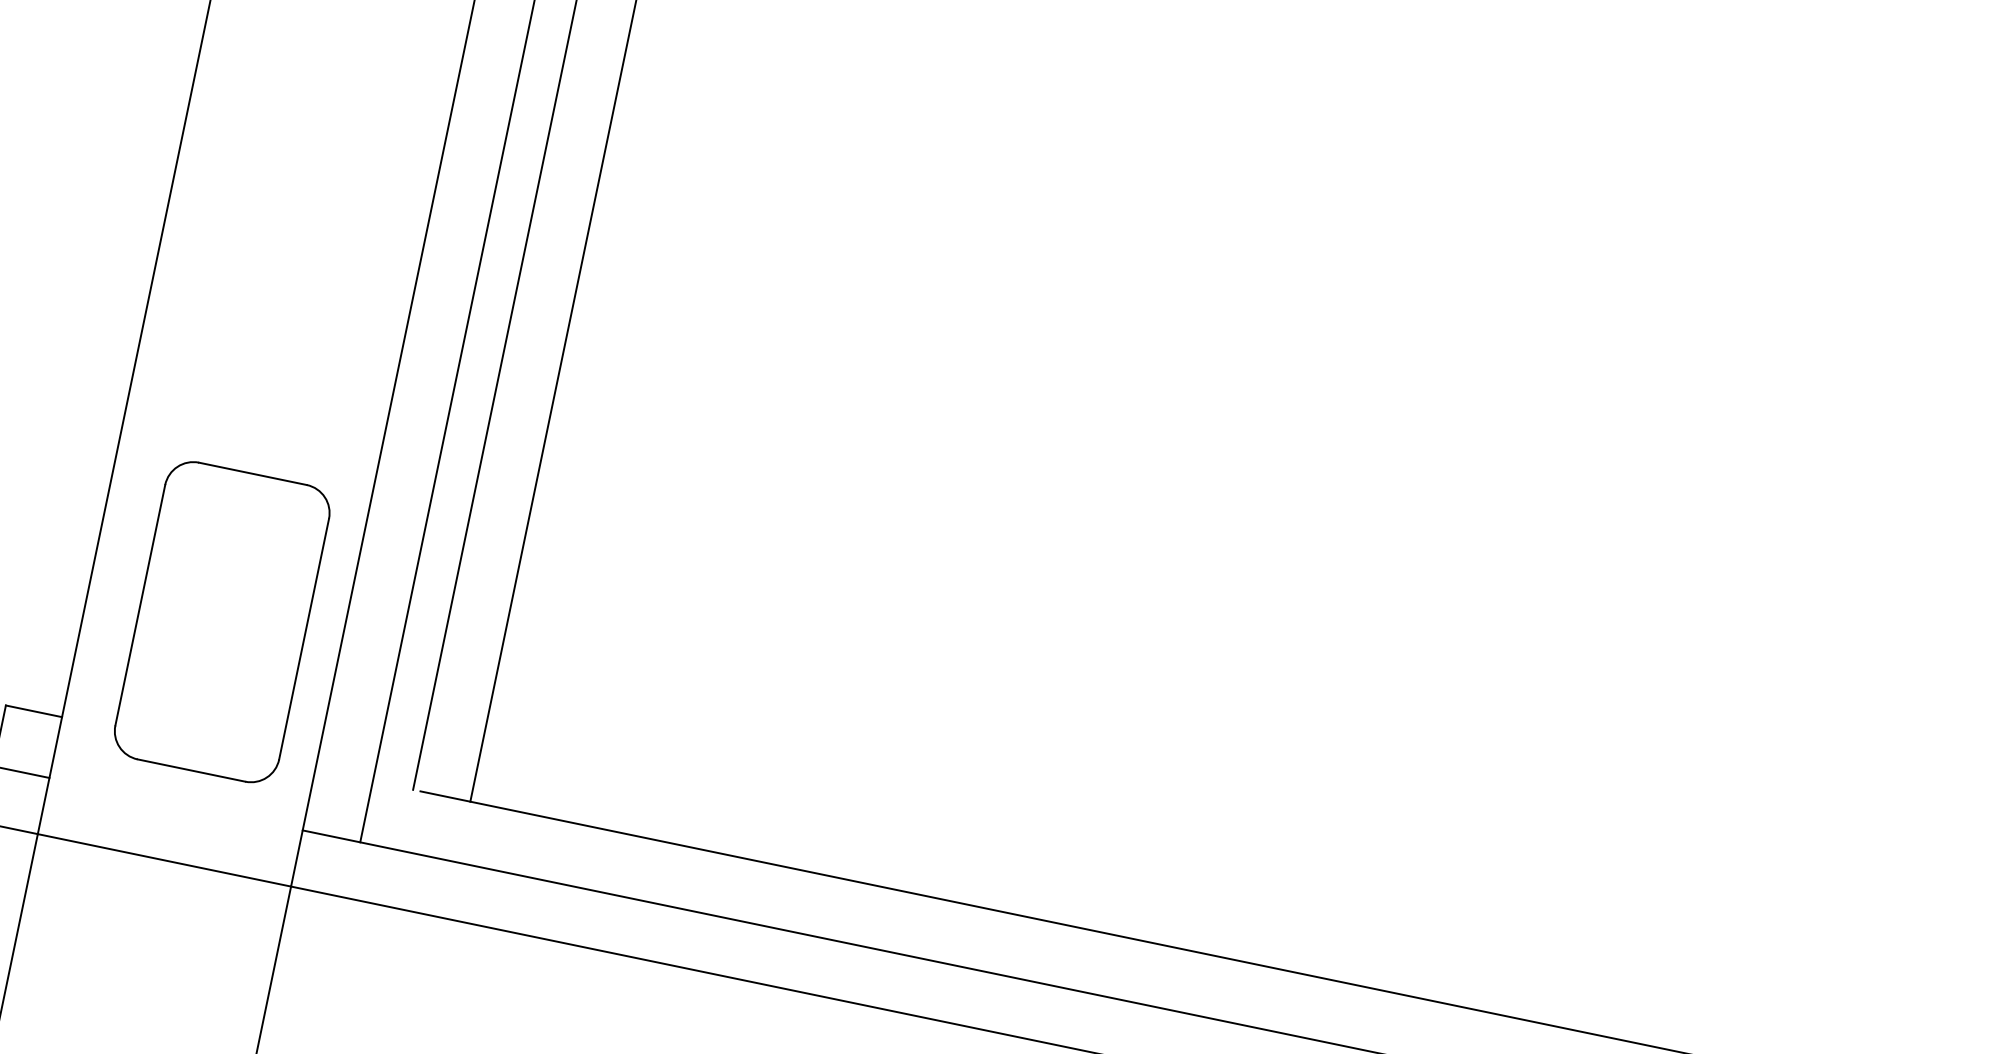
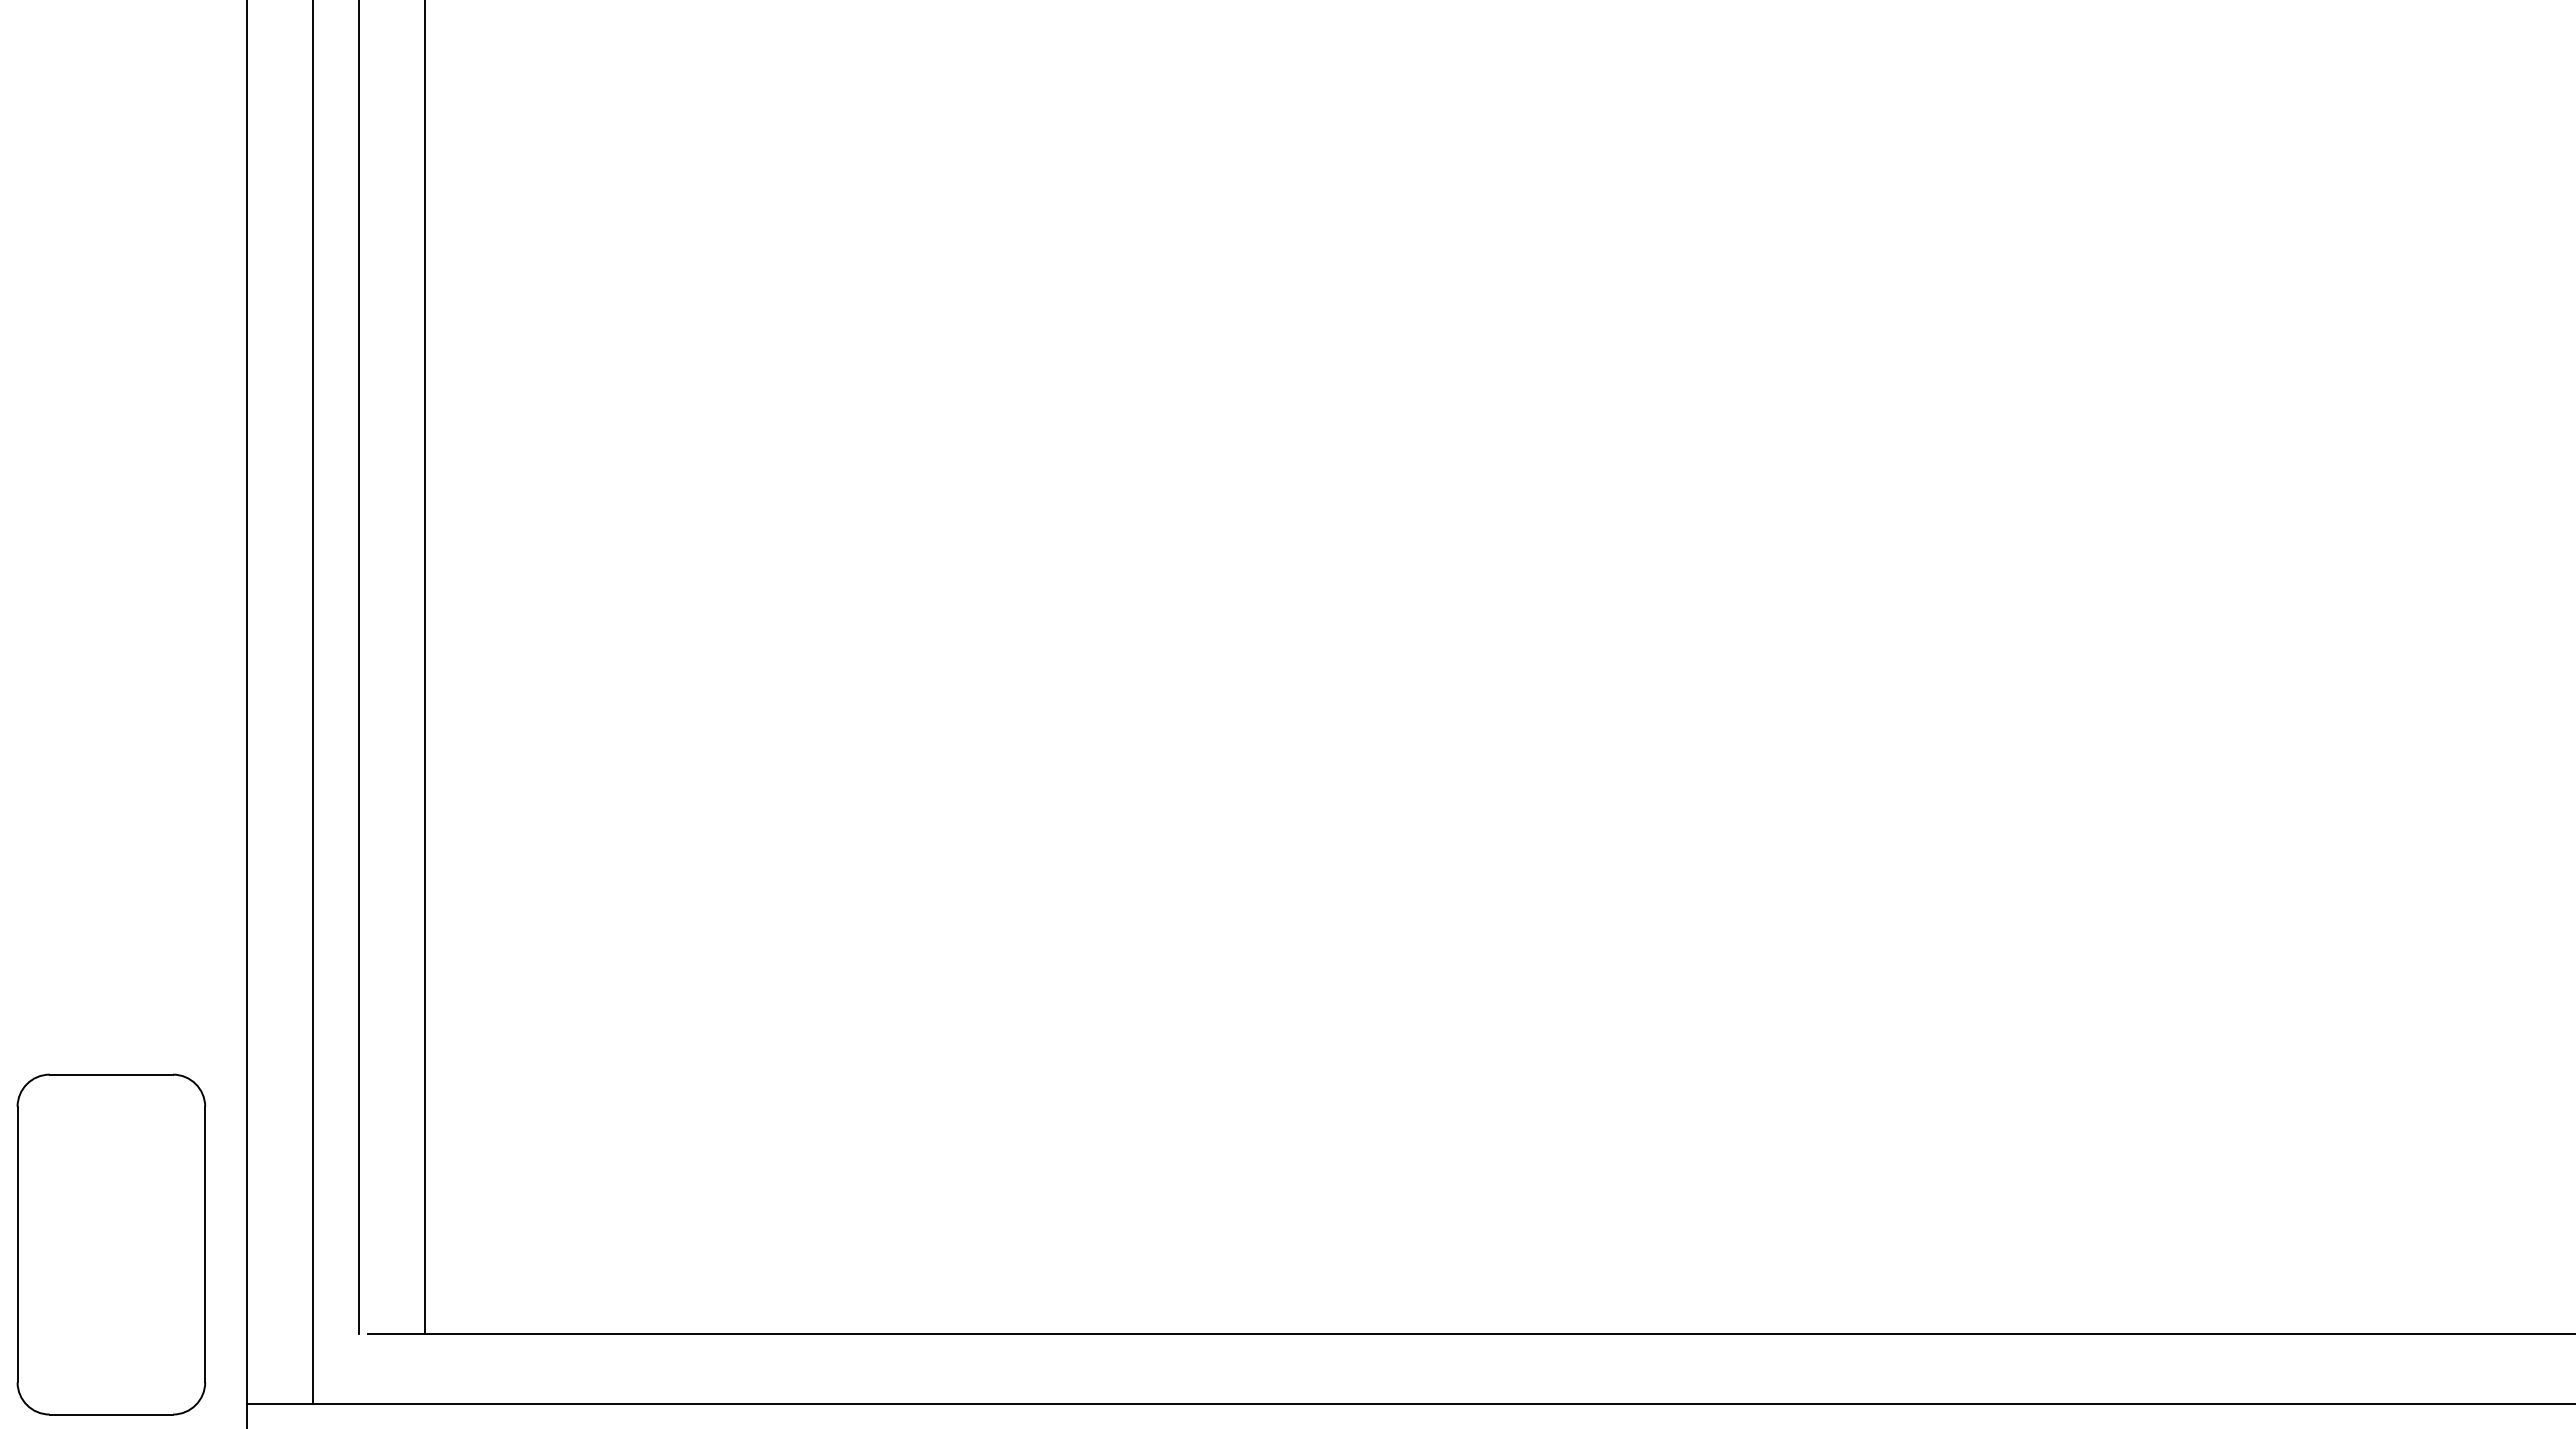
part: (222, 622) -> (111, 1244), moved

